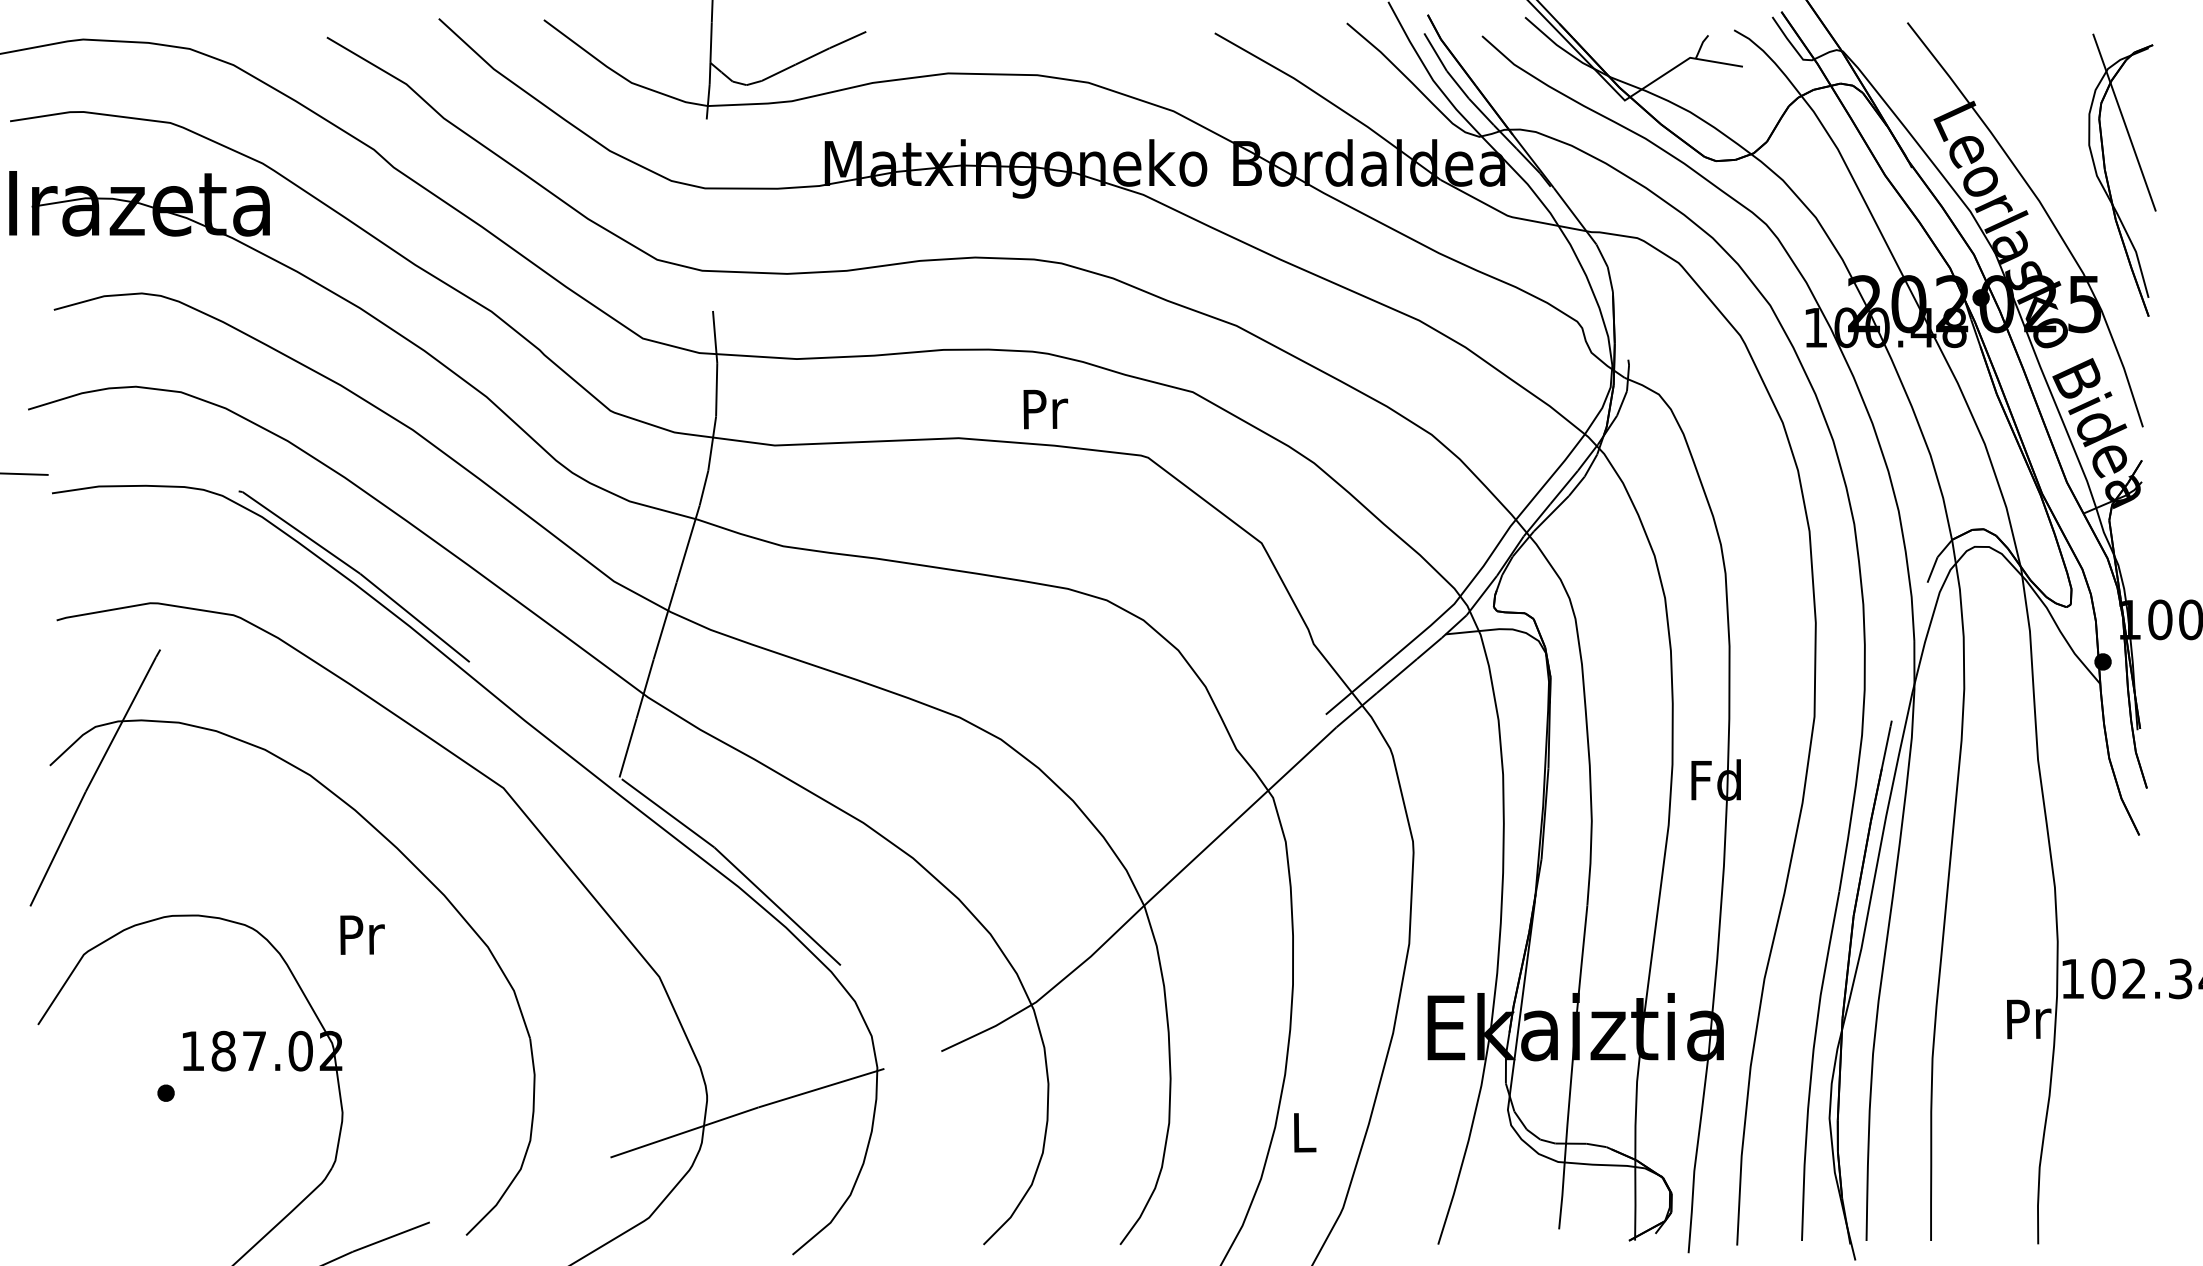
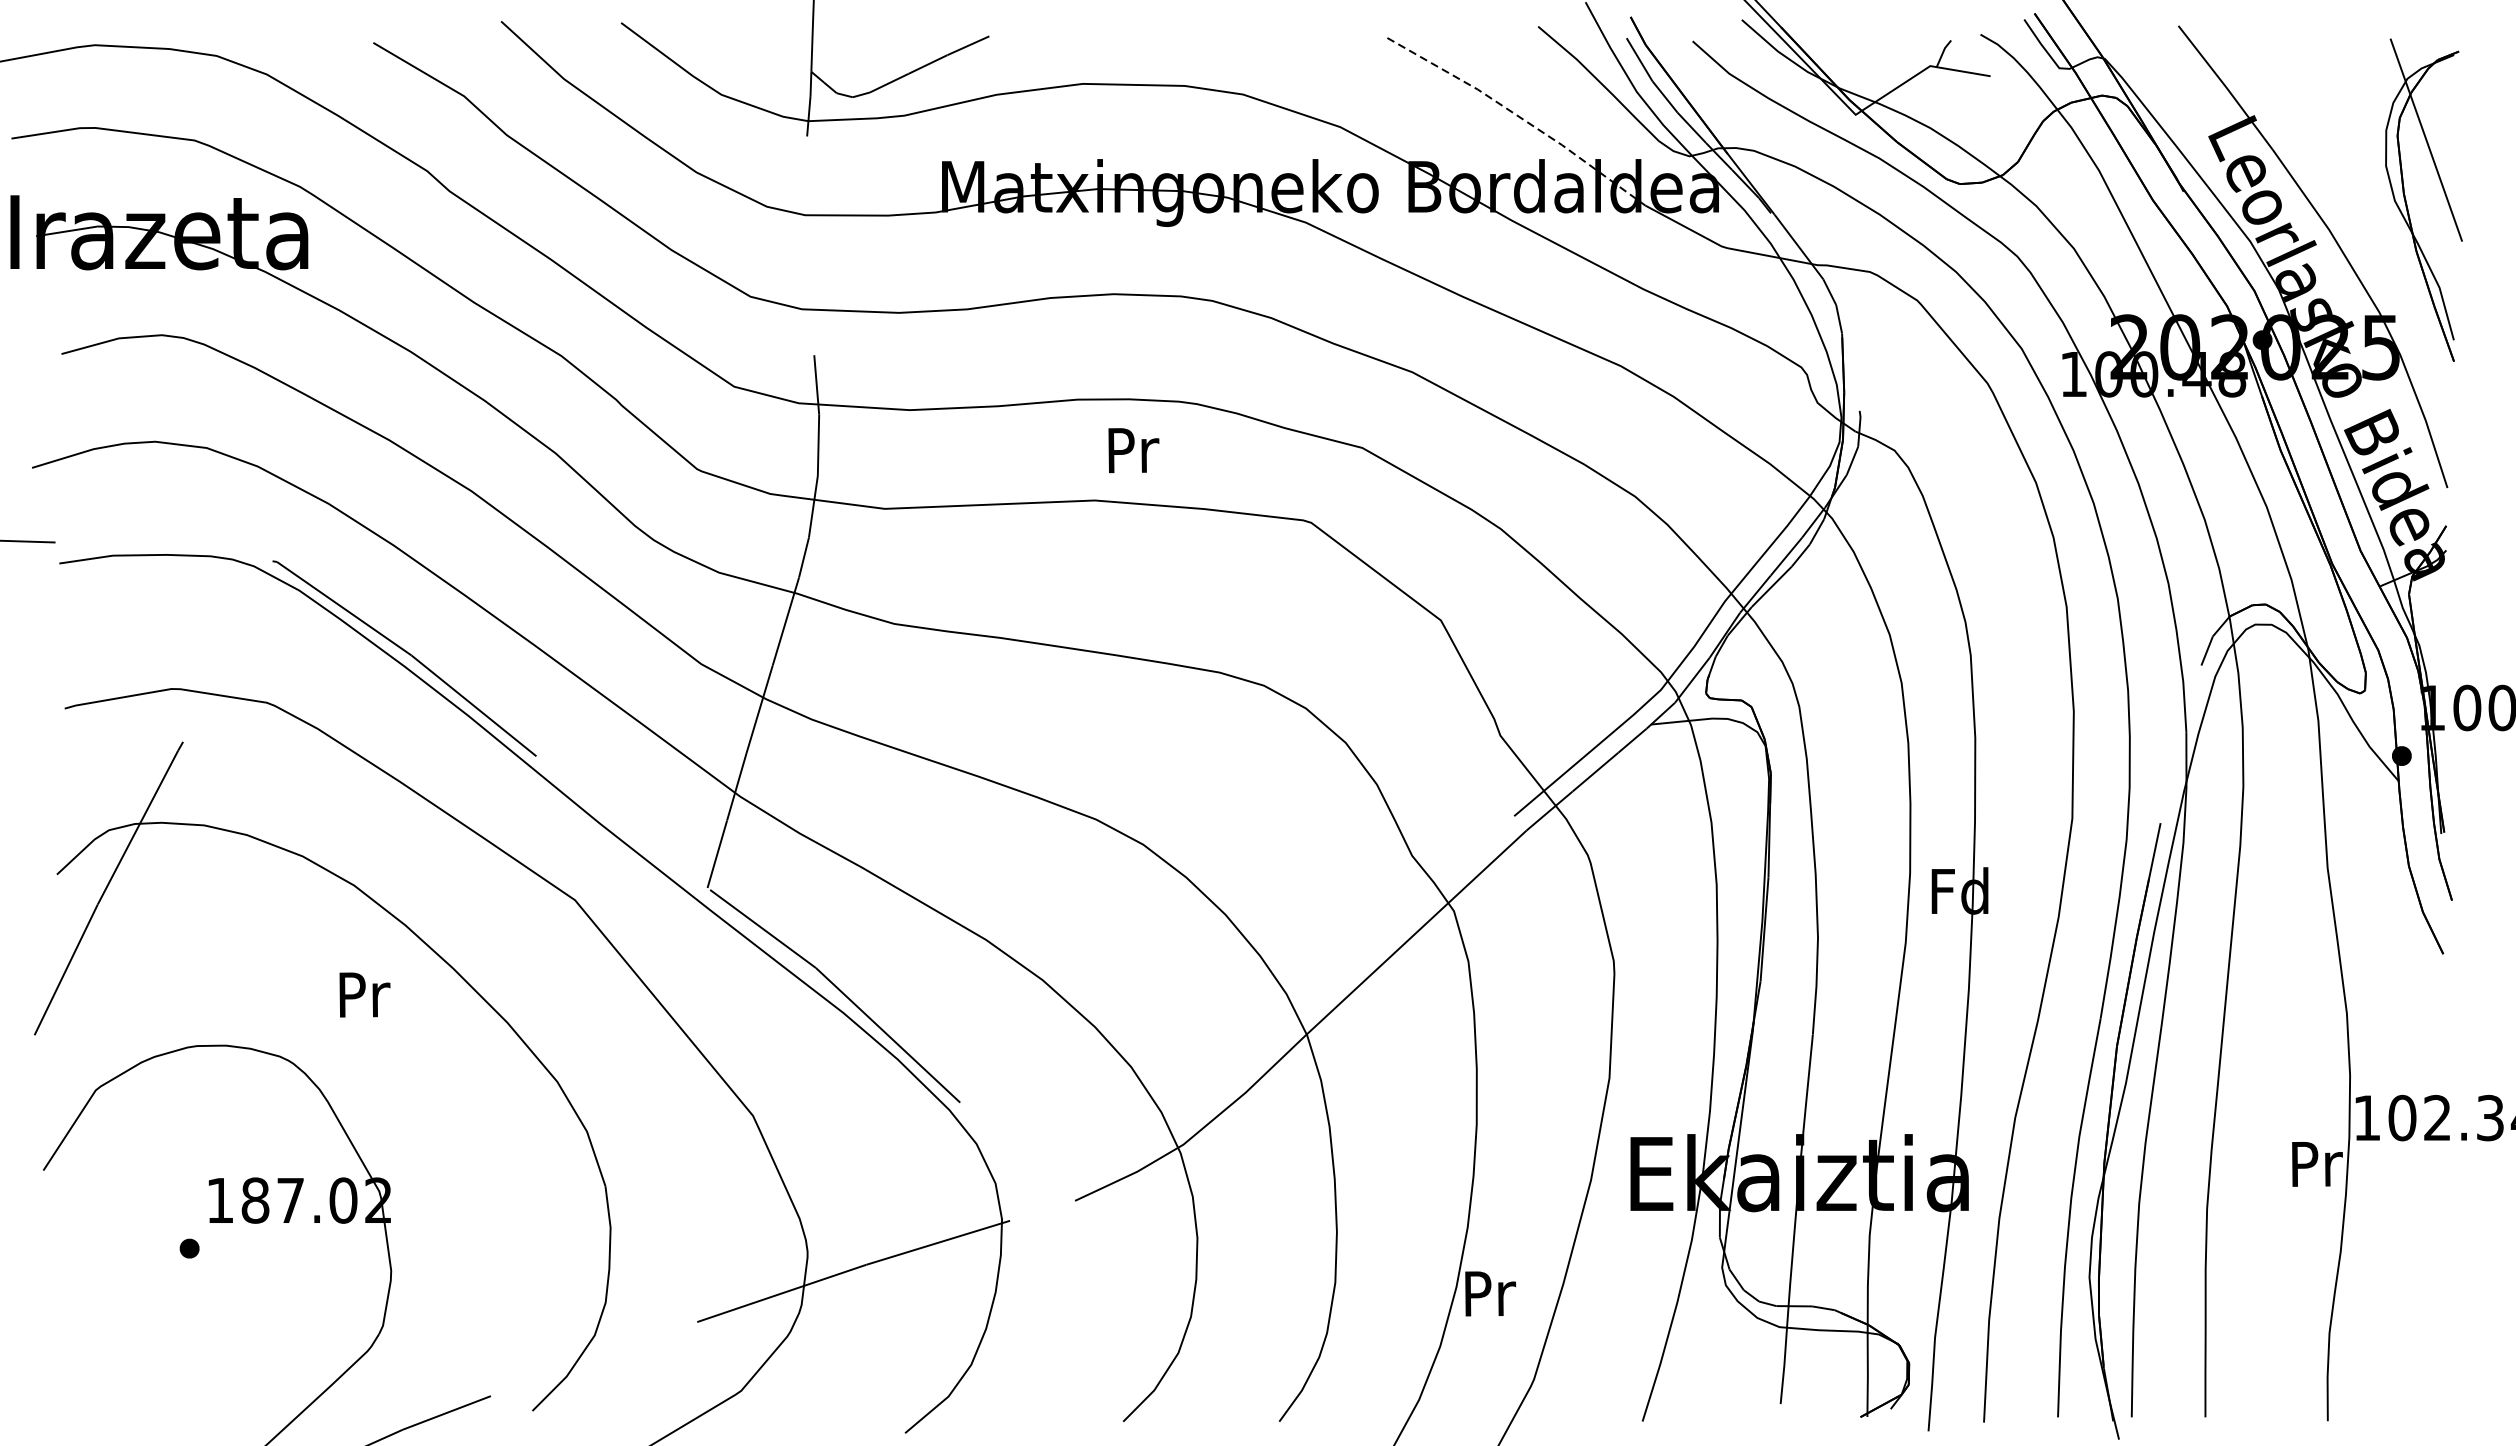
line: (1330, 102) -> (1519, 117), solid -> dashed
text: (1045, 409) -> (1133, 450), moved
text: (362, 934) -> (364, 994), moved
text: (1305, 1132) -> (1490, 1293), L -> Pr

